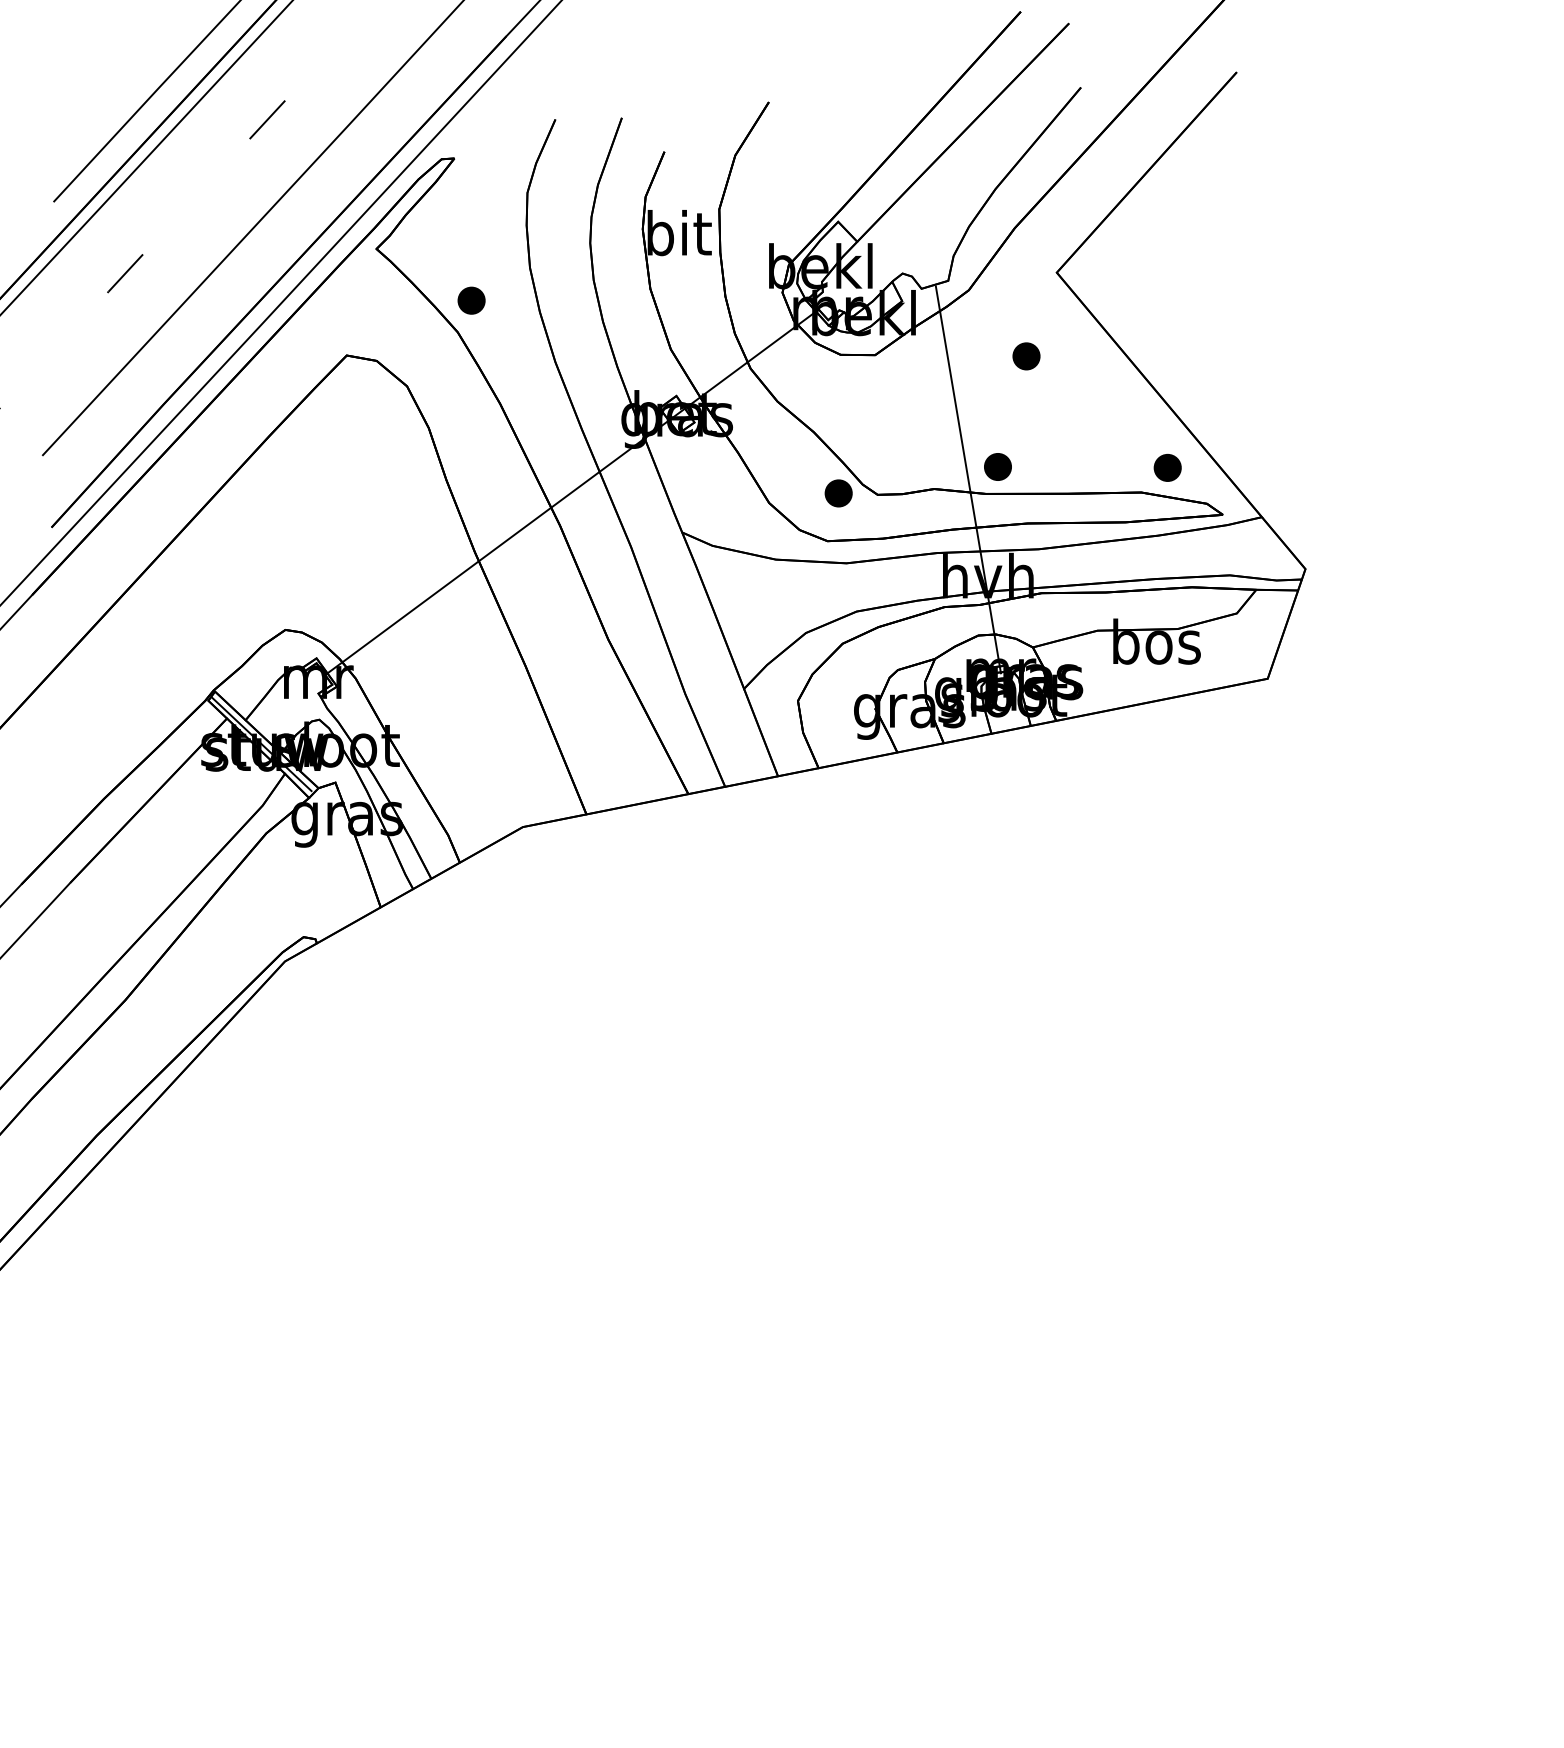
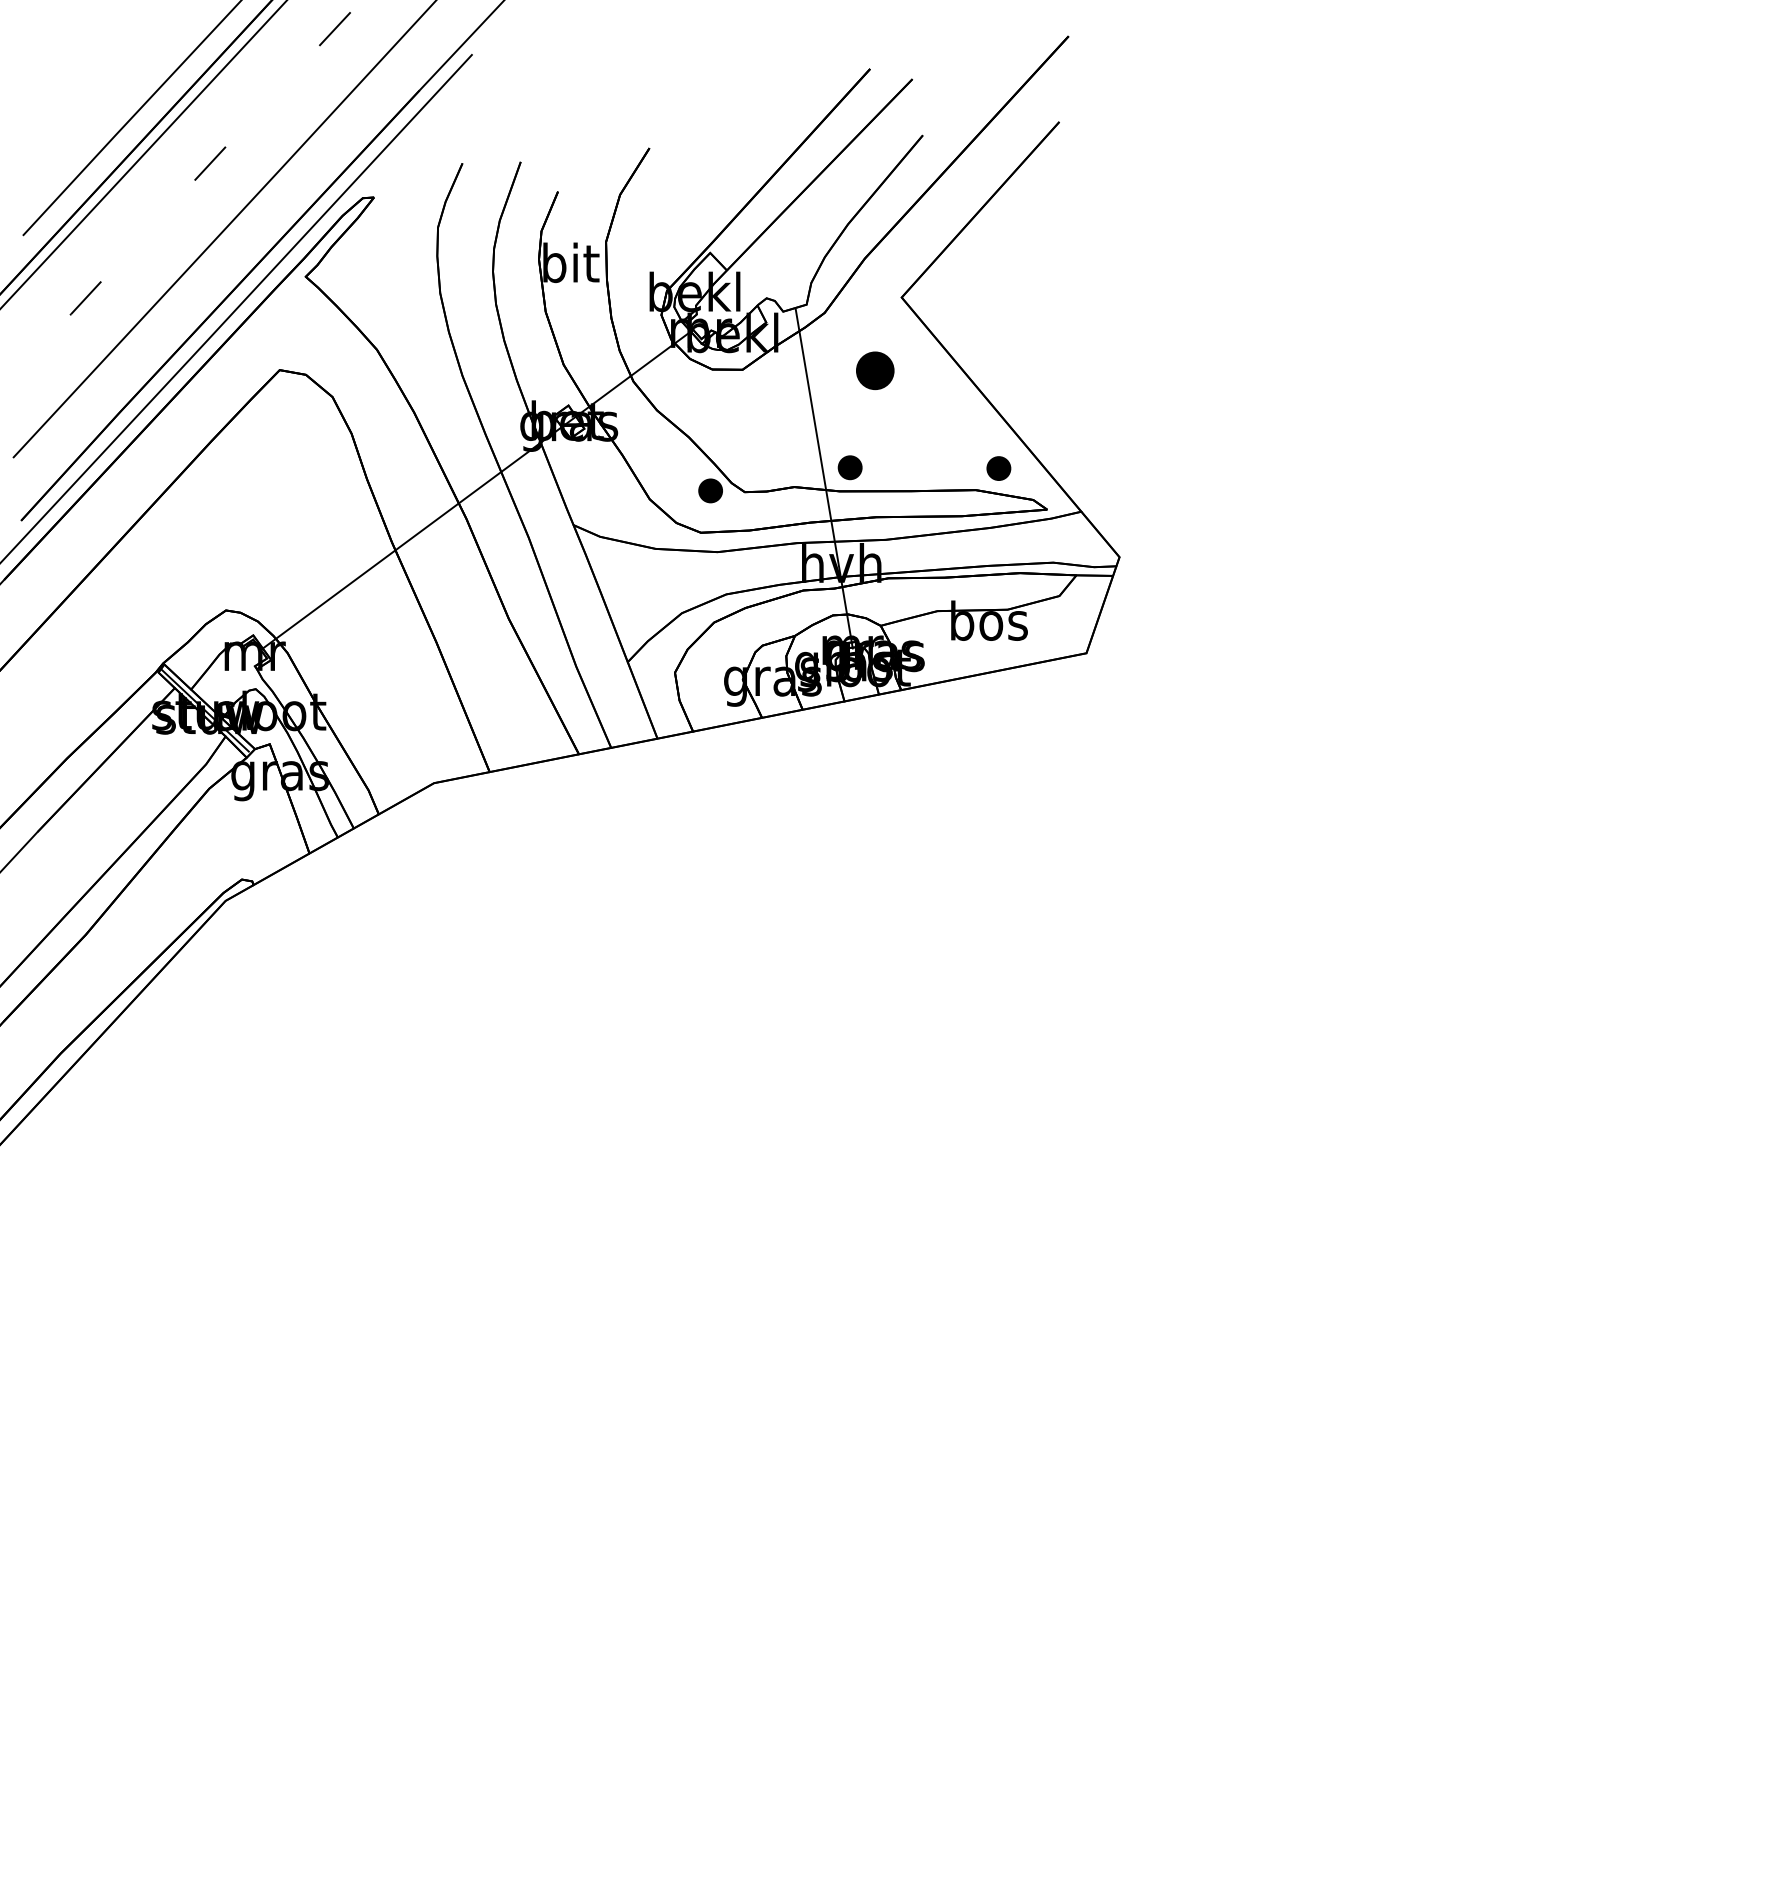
part: (470, 300) -> (388, 321), removed
part: (1025, 355) -> (874, 370), size x1.6

